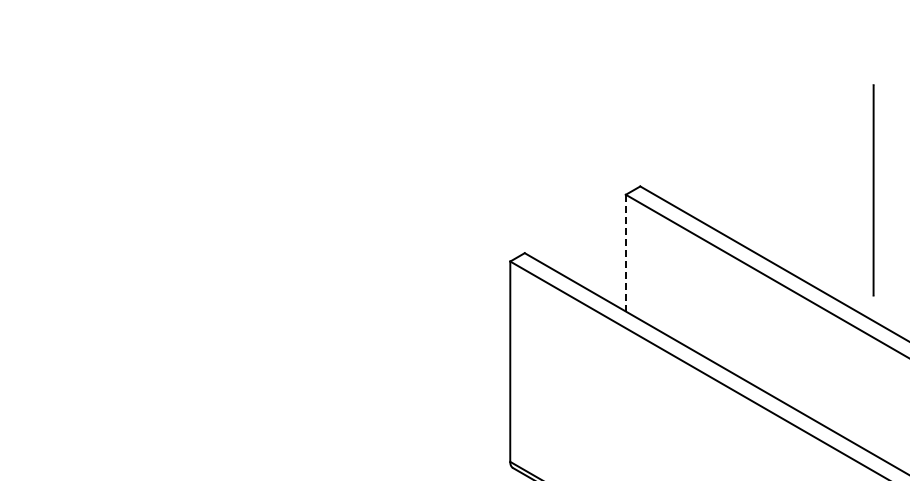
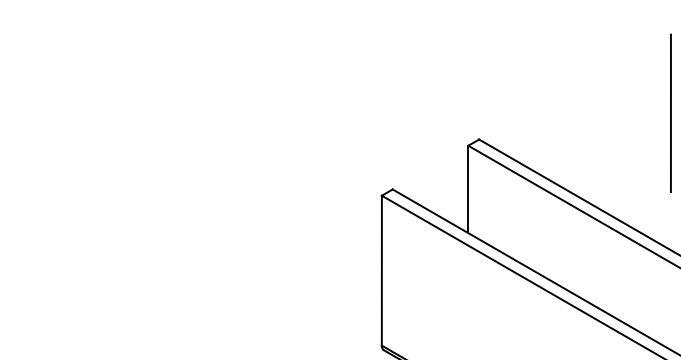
line: (873, 190) -> (670, 113), moved
line: (625, 253) -> (468, 189), dashed -> solid

